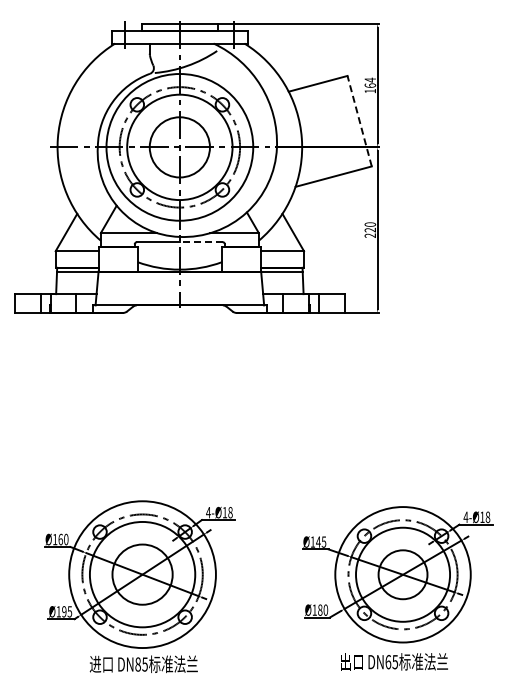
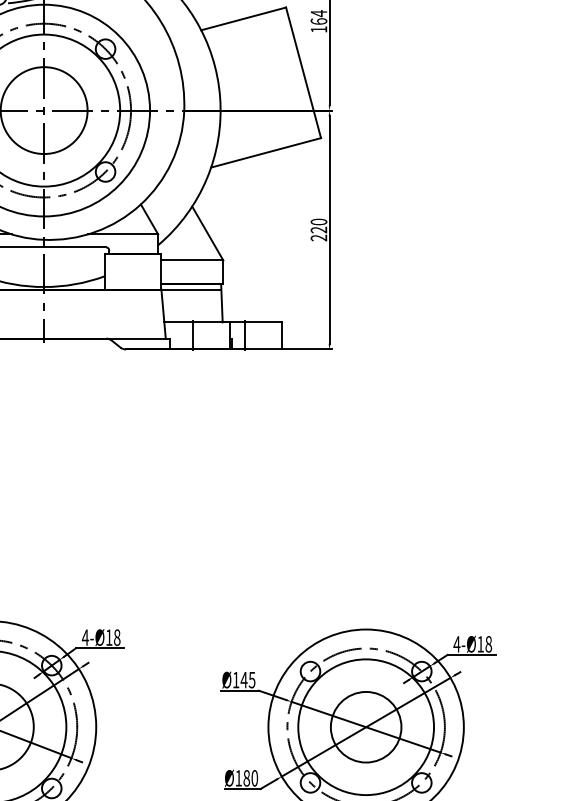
line: (359, 121) -> (303, 73), dashed -> solid
line: (200, 242) -> (73, 247), dashed -> solid

